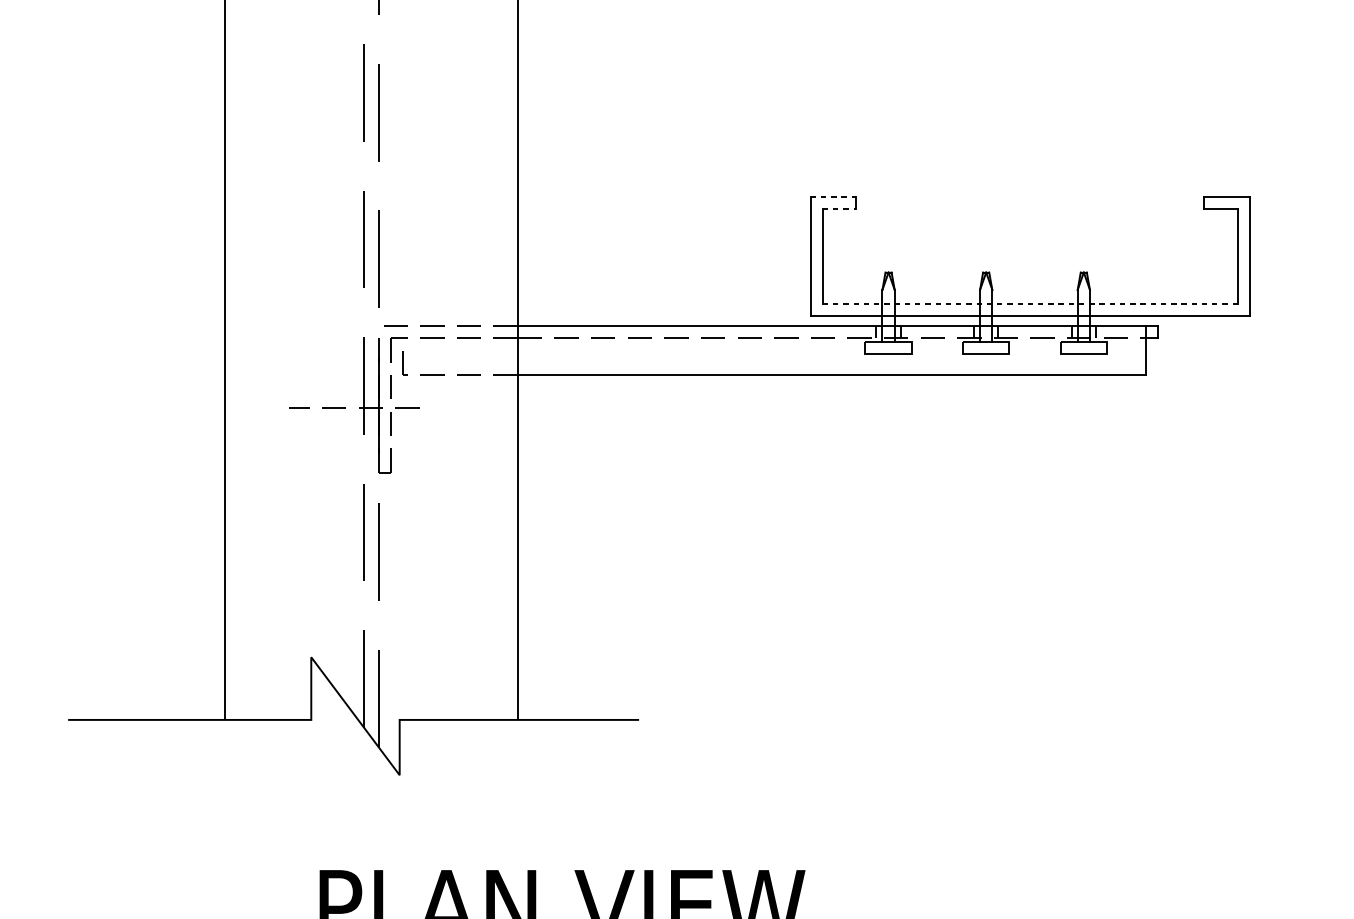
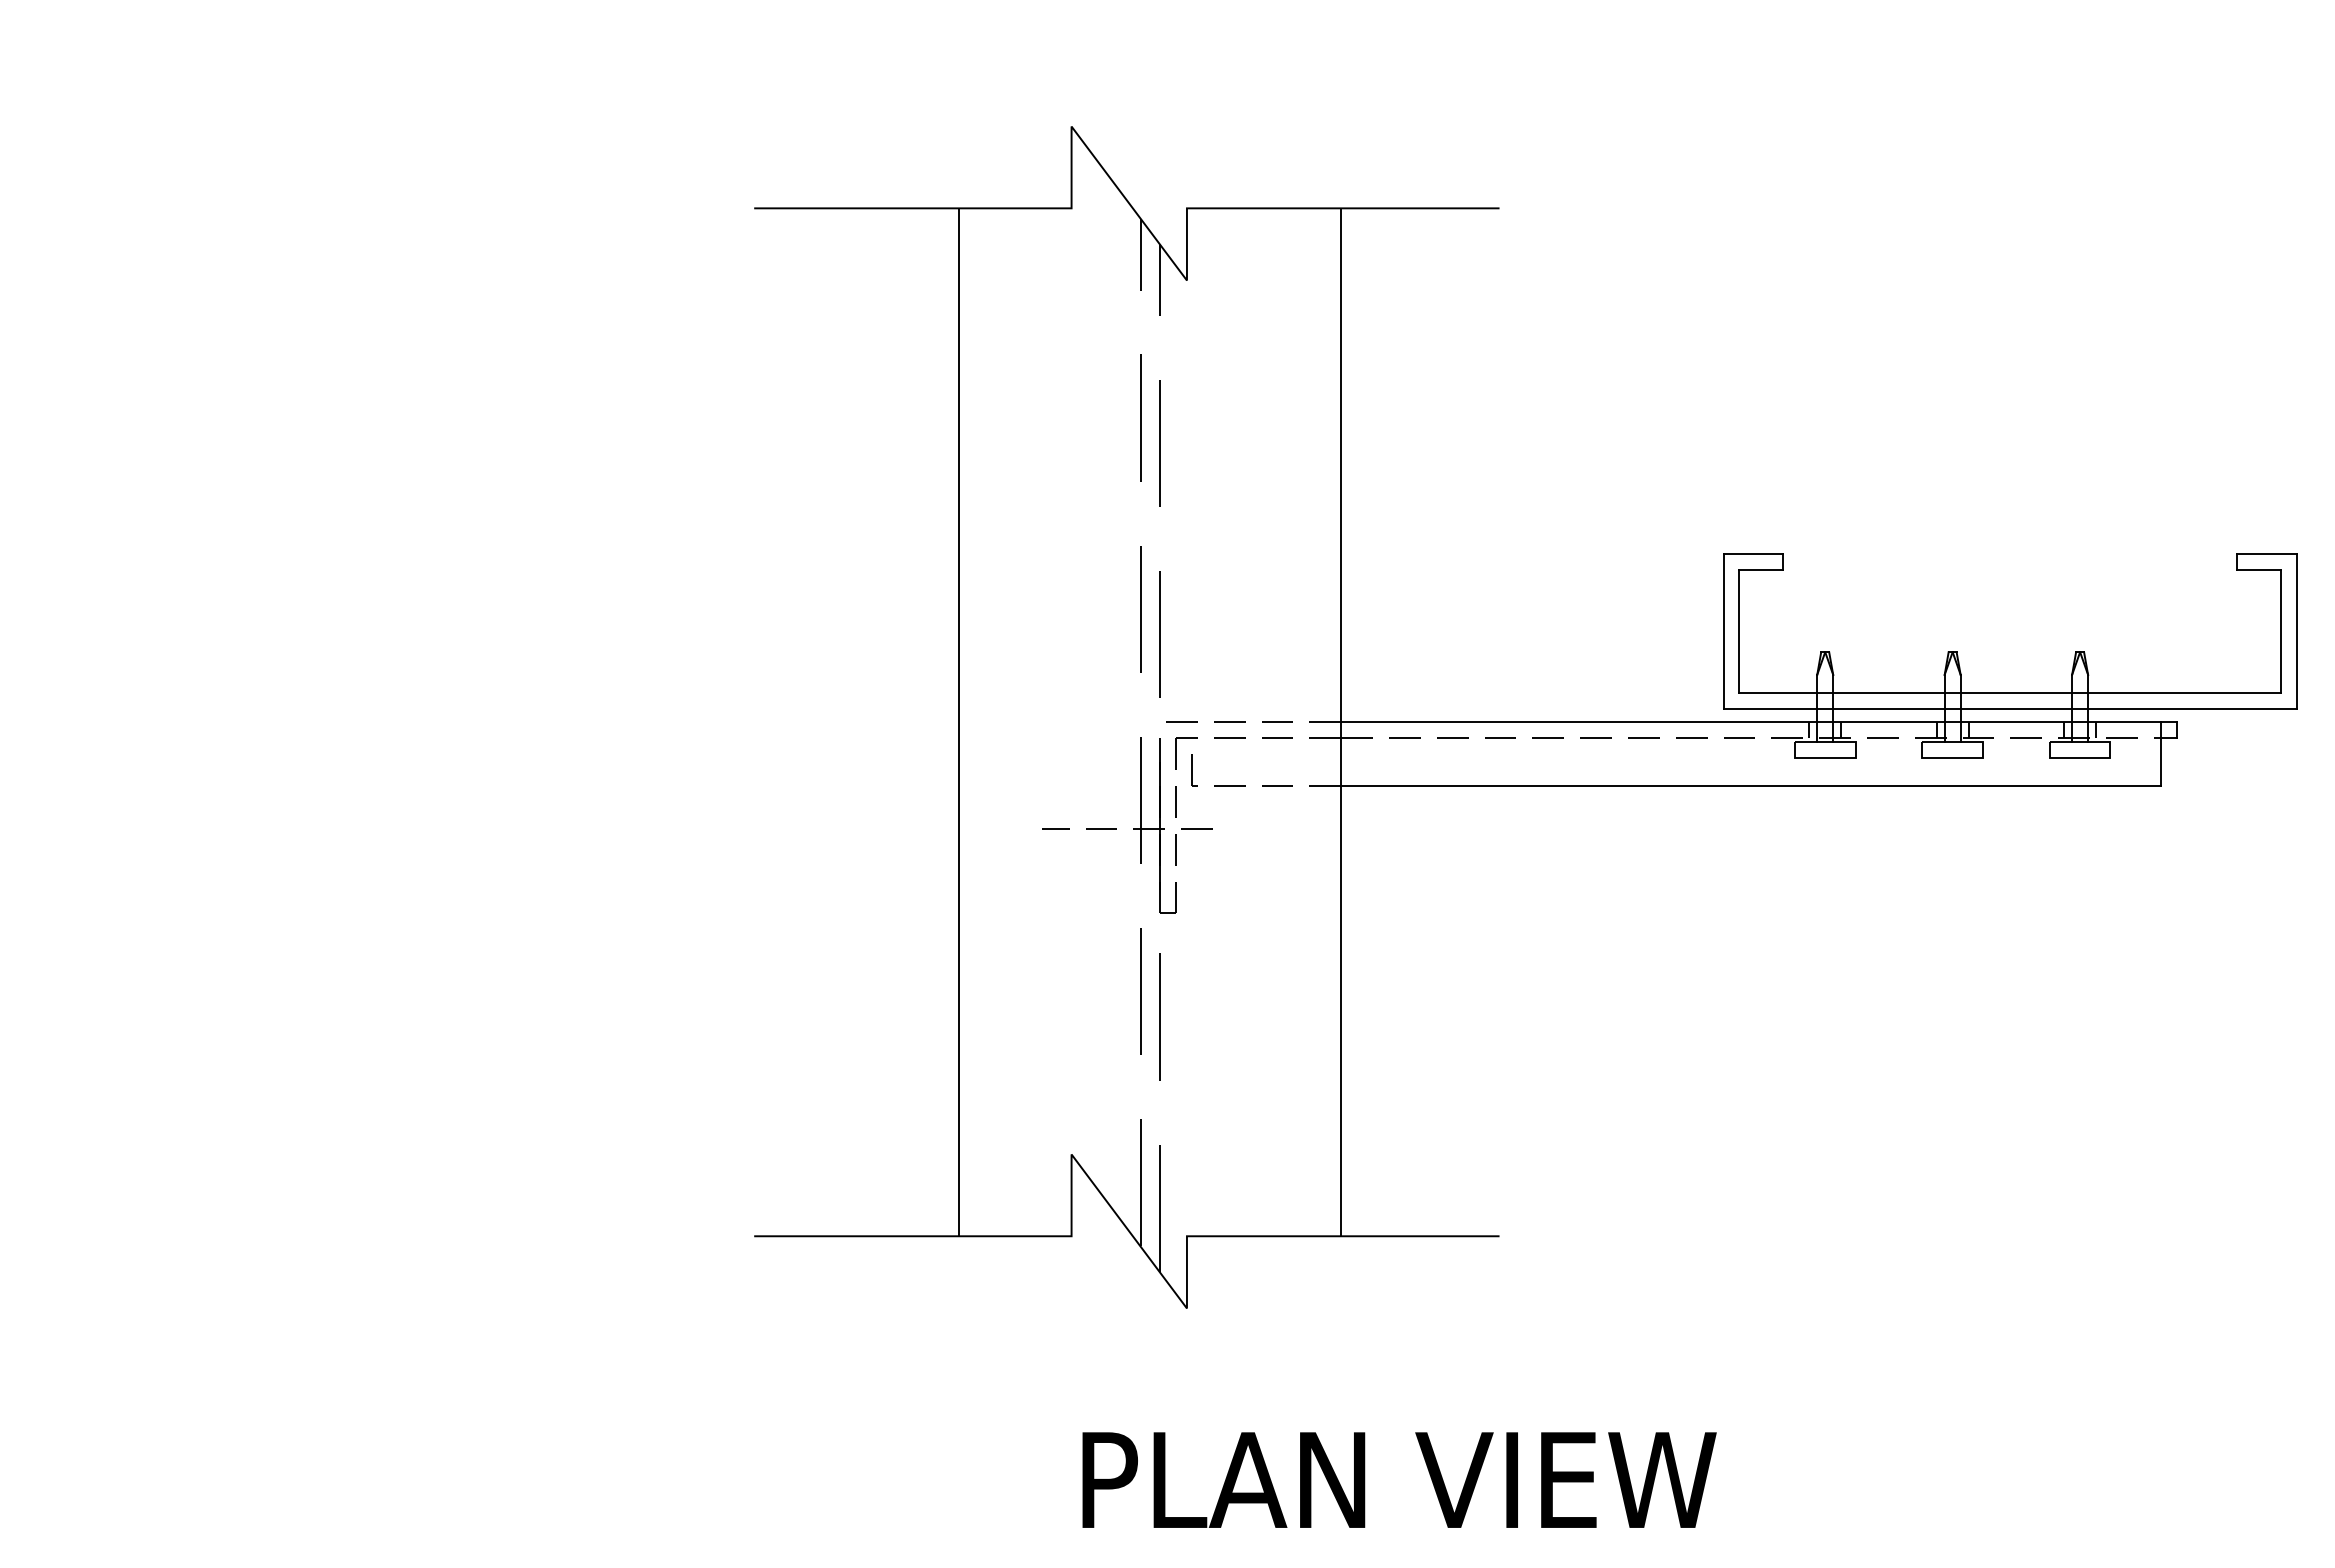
line: (833, 196) -> (1753, 553), dashed -> solid
line: (839, 209) -> (1761, 569), dashed -> solid
line: (1030, 304) -> (2010, 693), dashed -> solid

